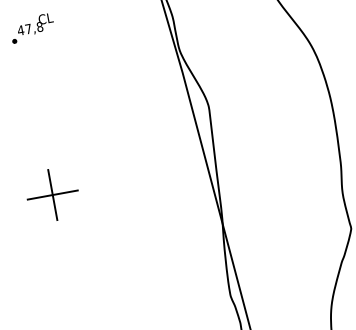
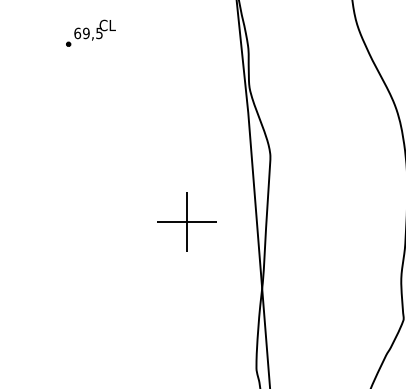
text: (30, 28) -> (88, 33), 47,8 -> 69,5
part: (52, 194) -> (186, 221), moved

